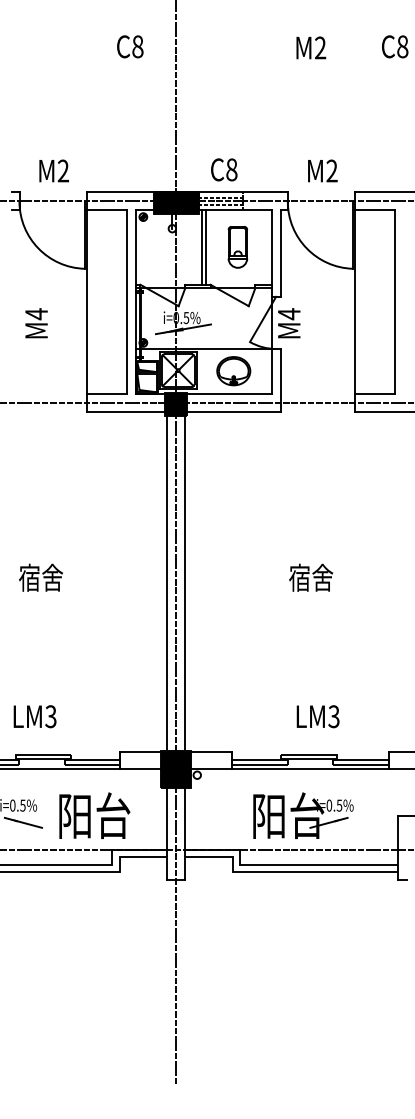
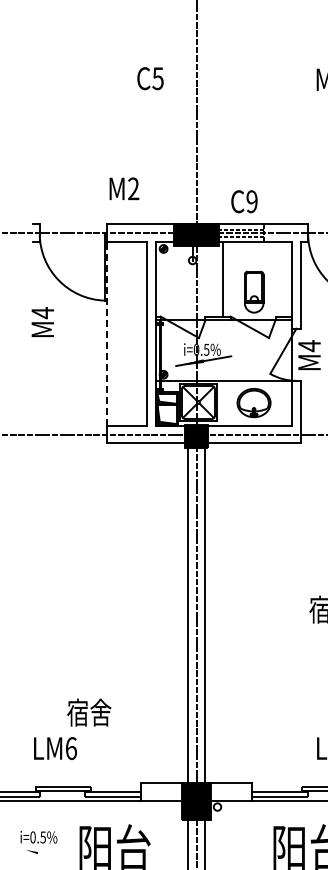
text: (137, 46) -> (157, 78), C8 -> C5
text: (231, 169) -> (251, 201), C8 -> C9
text: (53, 170) -> (123, 188), moved
line: (206, 247) -> (226, 279), removed
part: (237, 247) -> (253, 292), moved
line: (86, 301) -> (106, 333), solid -> dashed
text: (36, 323) -> (42, 322), moved
text: (40, 577) -> (88, 712), moved
text: (50, 716) -> (70, 748), LM3 -> LM6
line: (23, 822) -> (43, 854), removed

